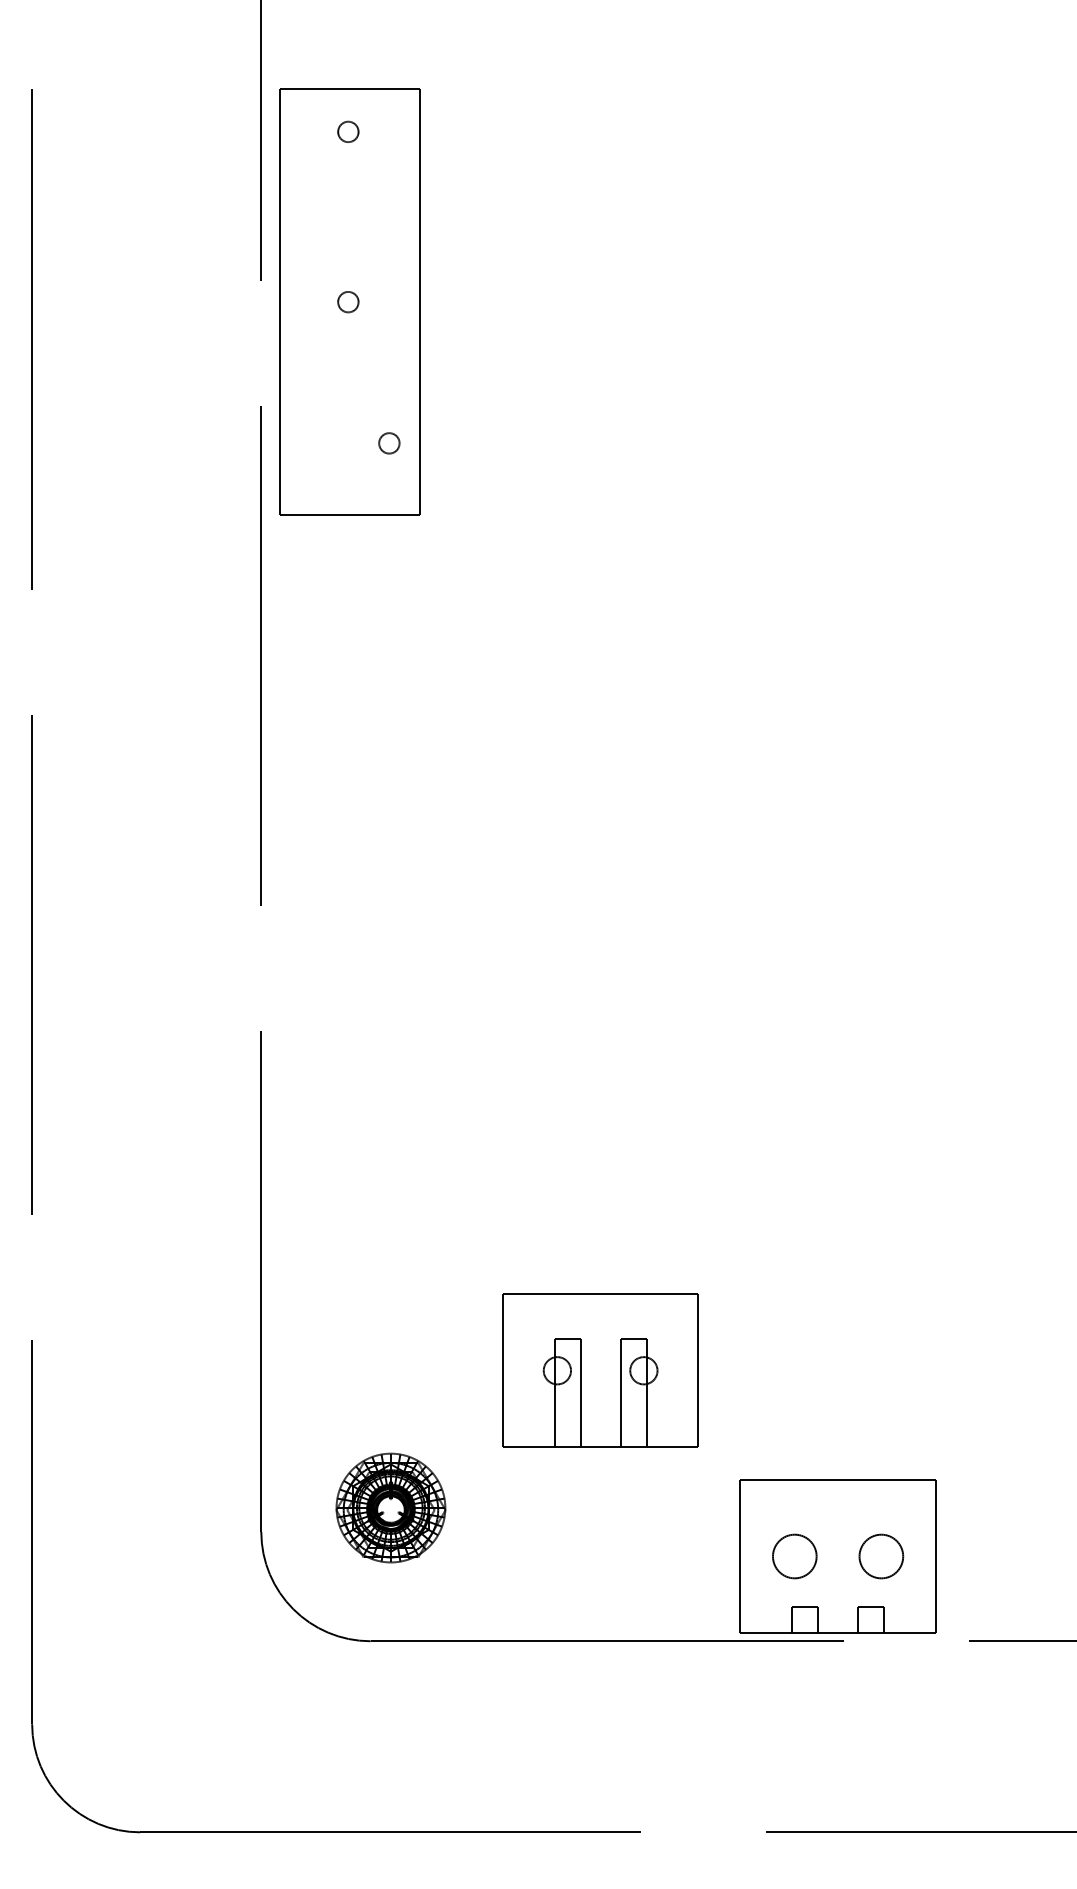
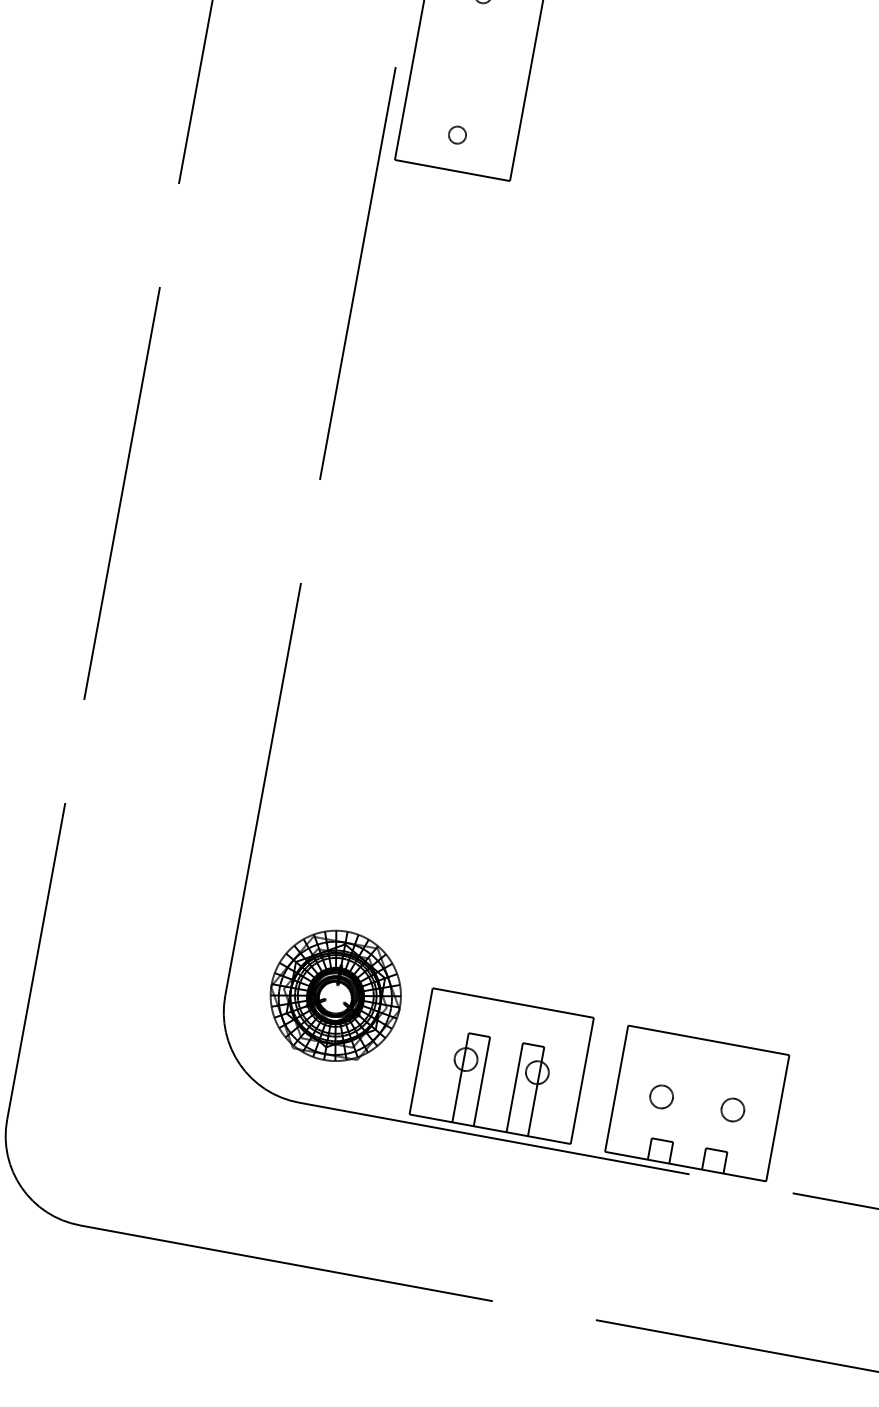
circle: (389, 443) -> (457, 135), moved
part: (600, 1370) -> (501, 1065), moved
part: (390, 1507) -> (335, 995), size x1.43
circle: (794, 1556) -> (661, 1096), size x0.62
circle: (880, 1556) -> (732, 1109), size x0.62

